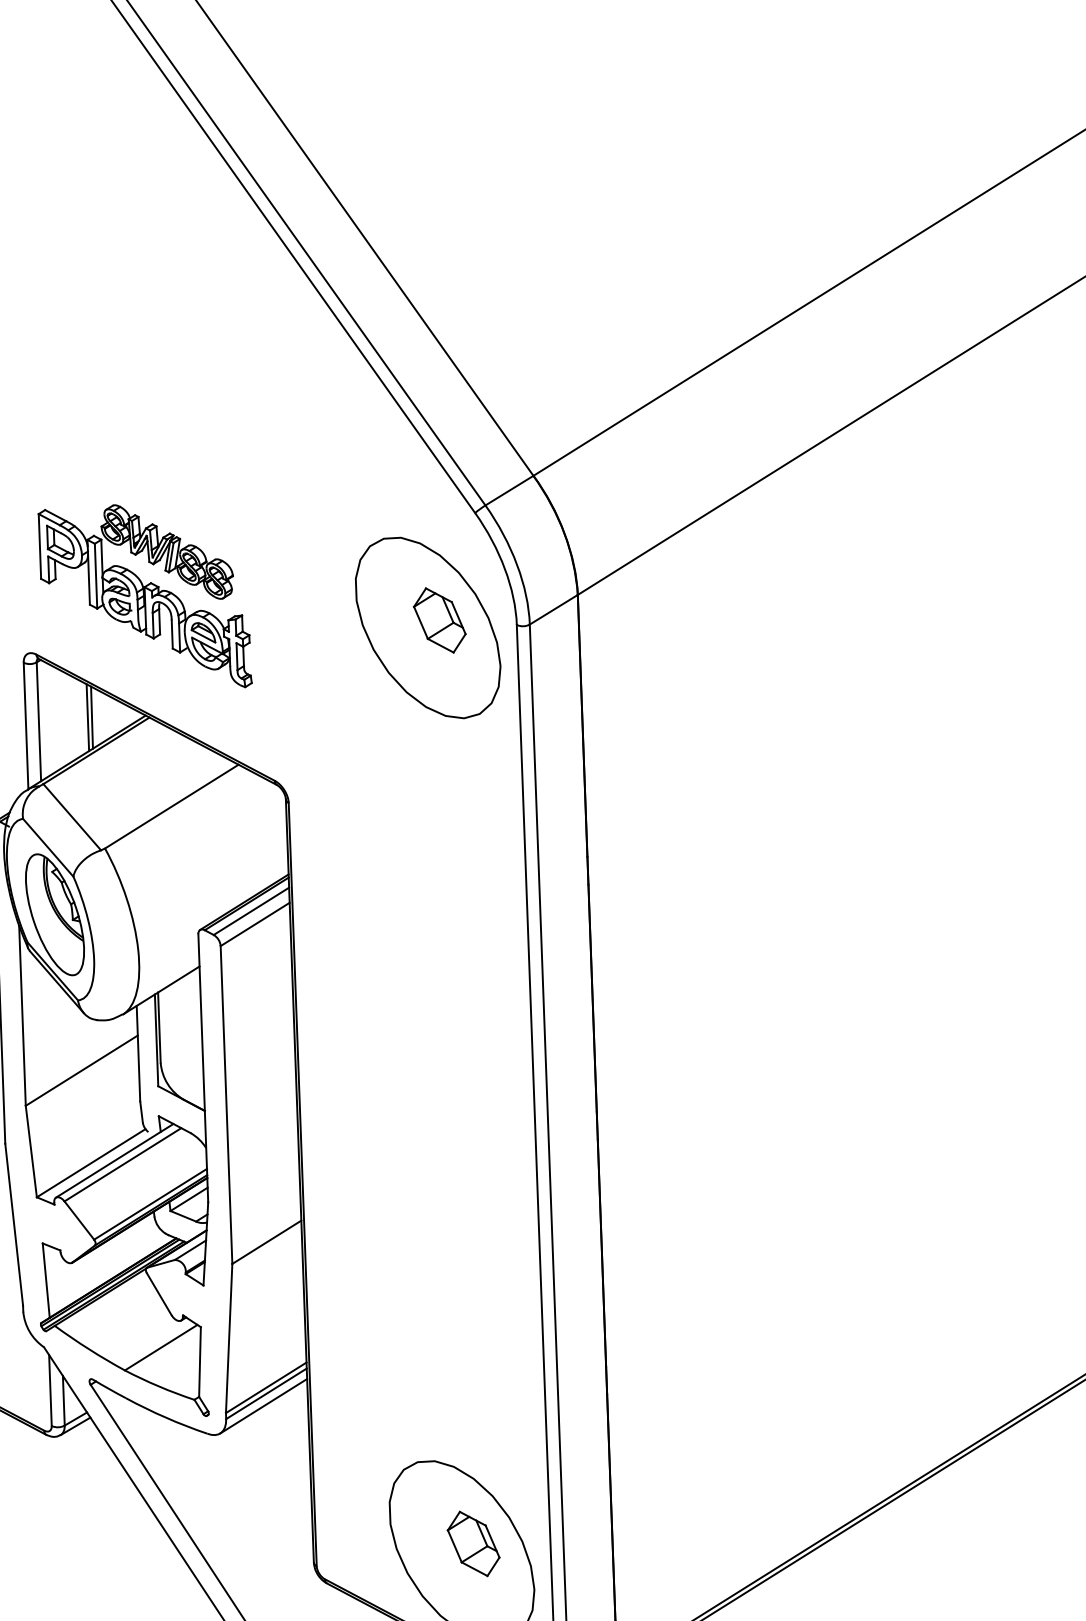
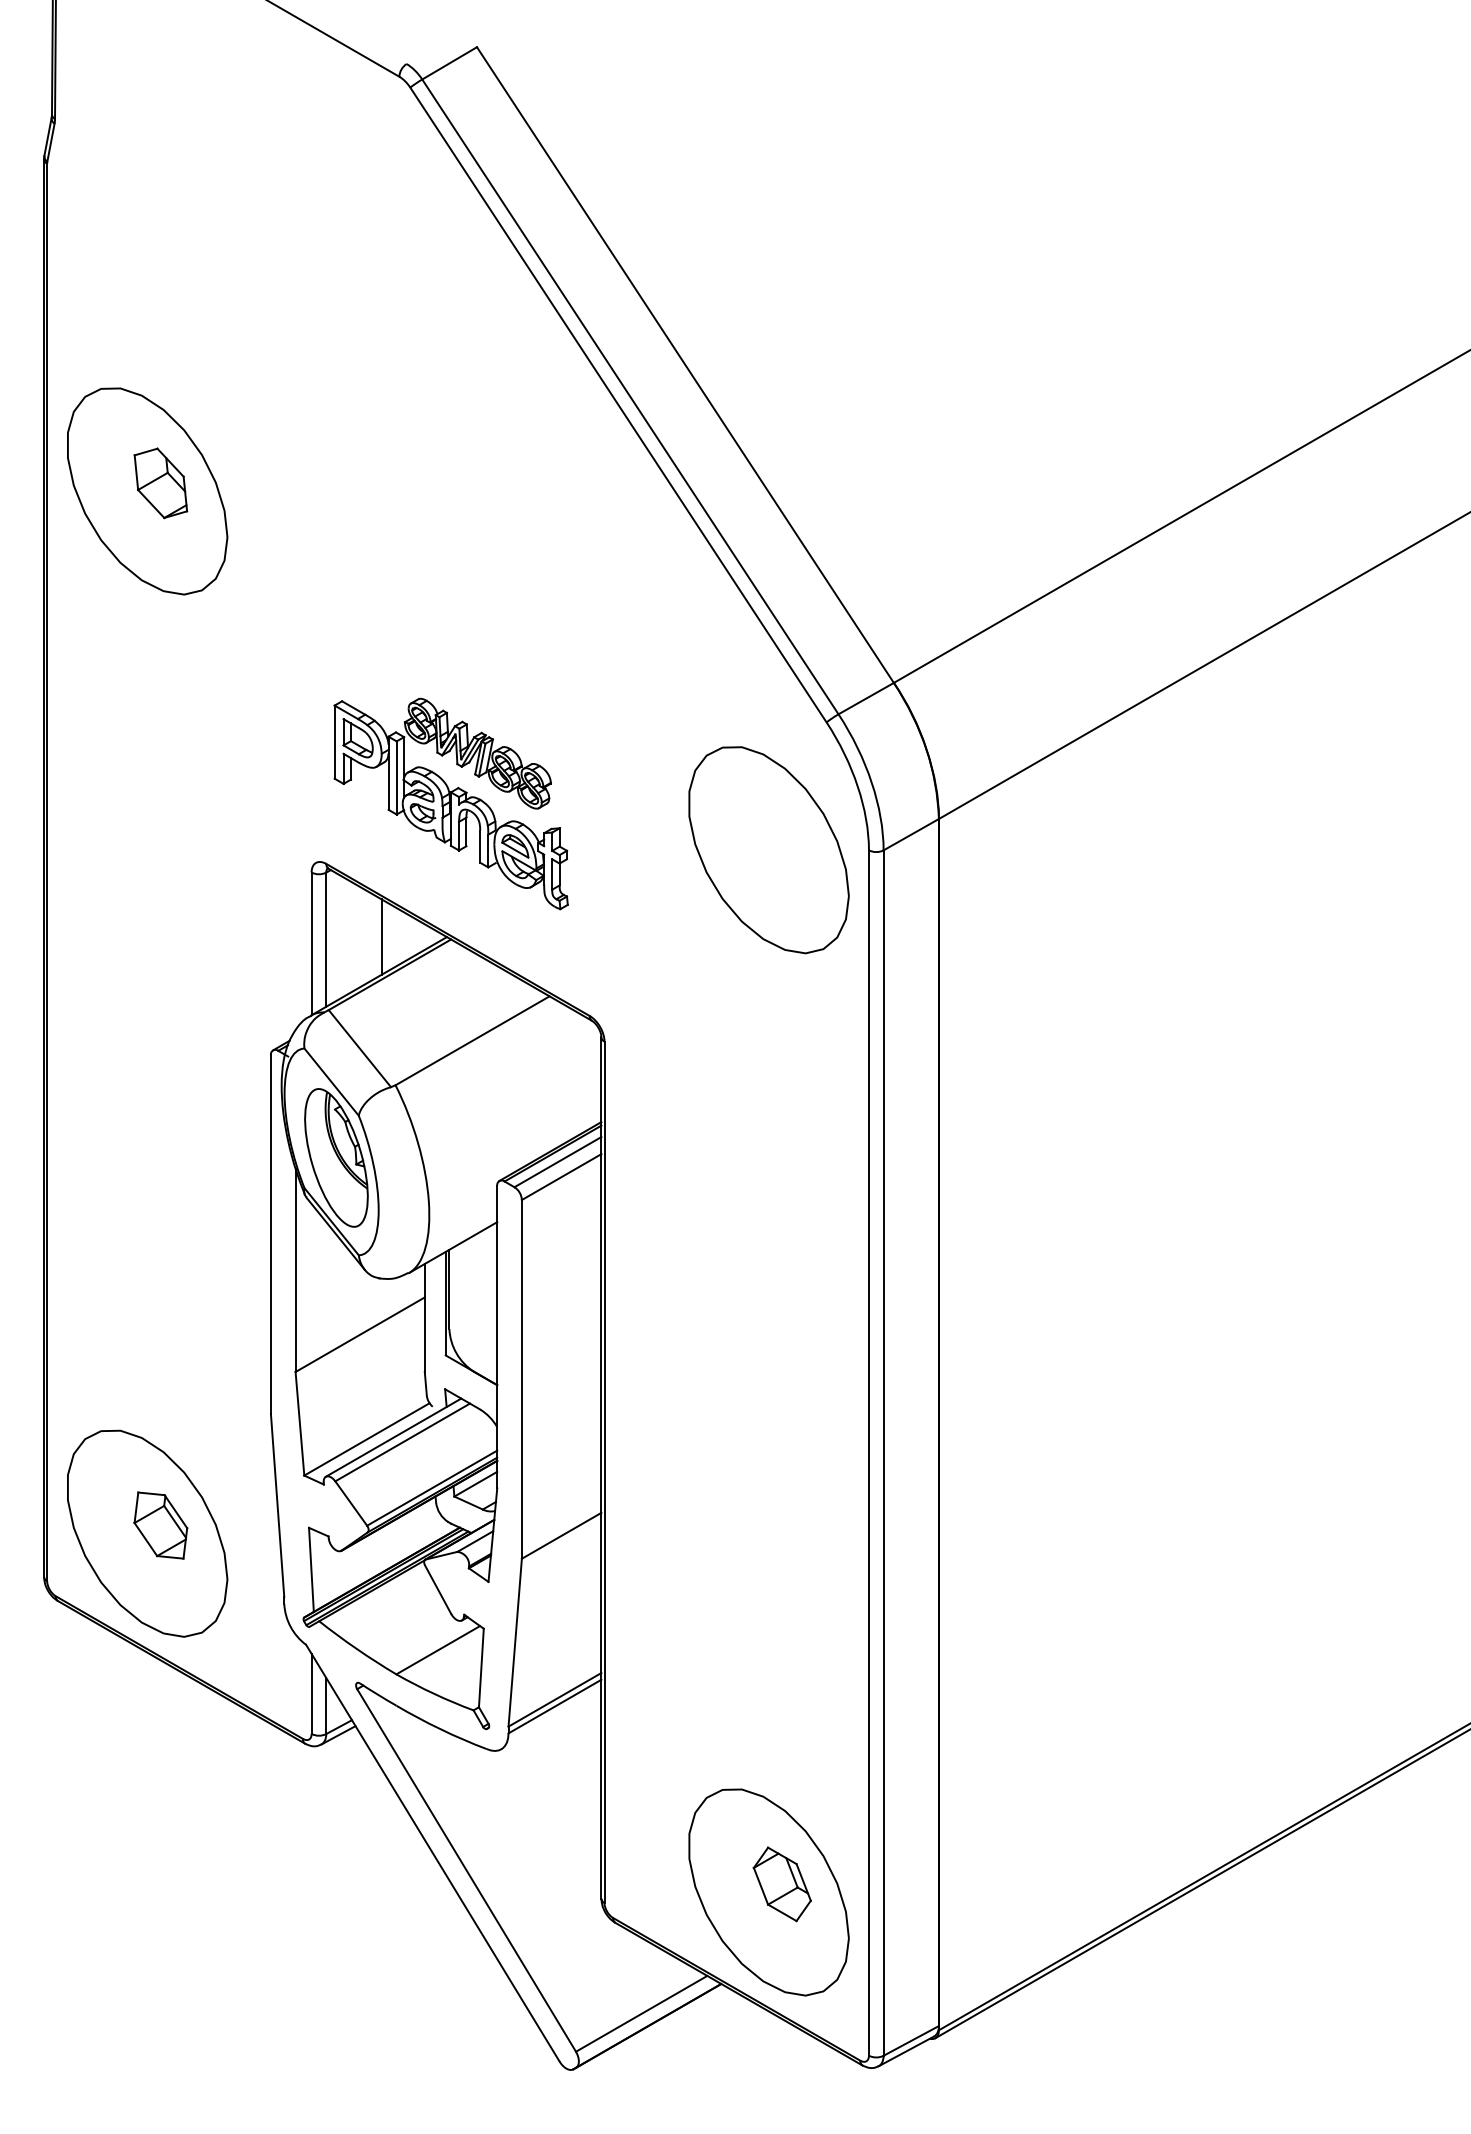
part: (439, 619) -> (781, 841), removed
line: (92, 717) -> (386, 937), removed
line: (263, 1406) -> (551, 1720), removed

